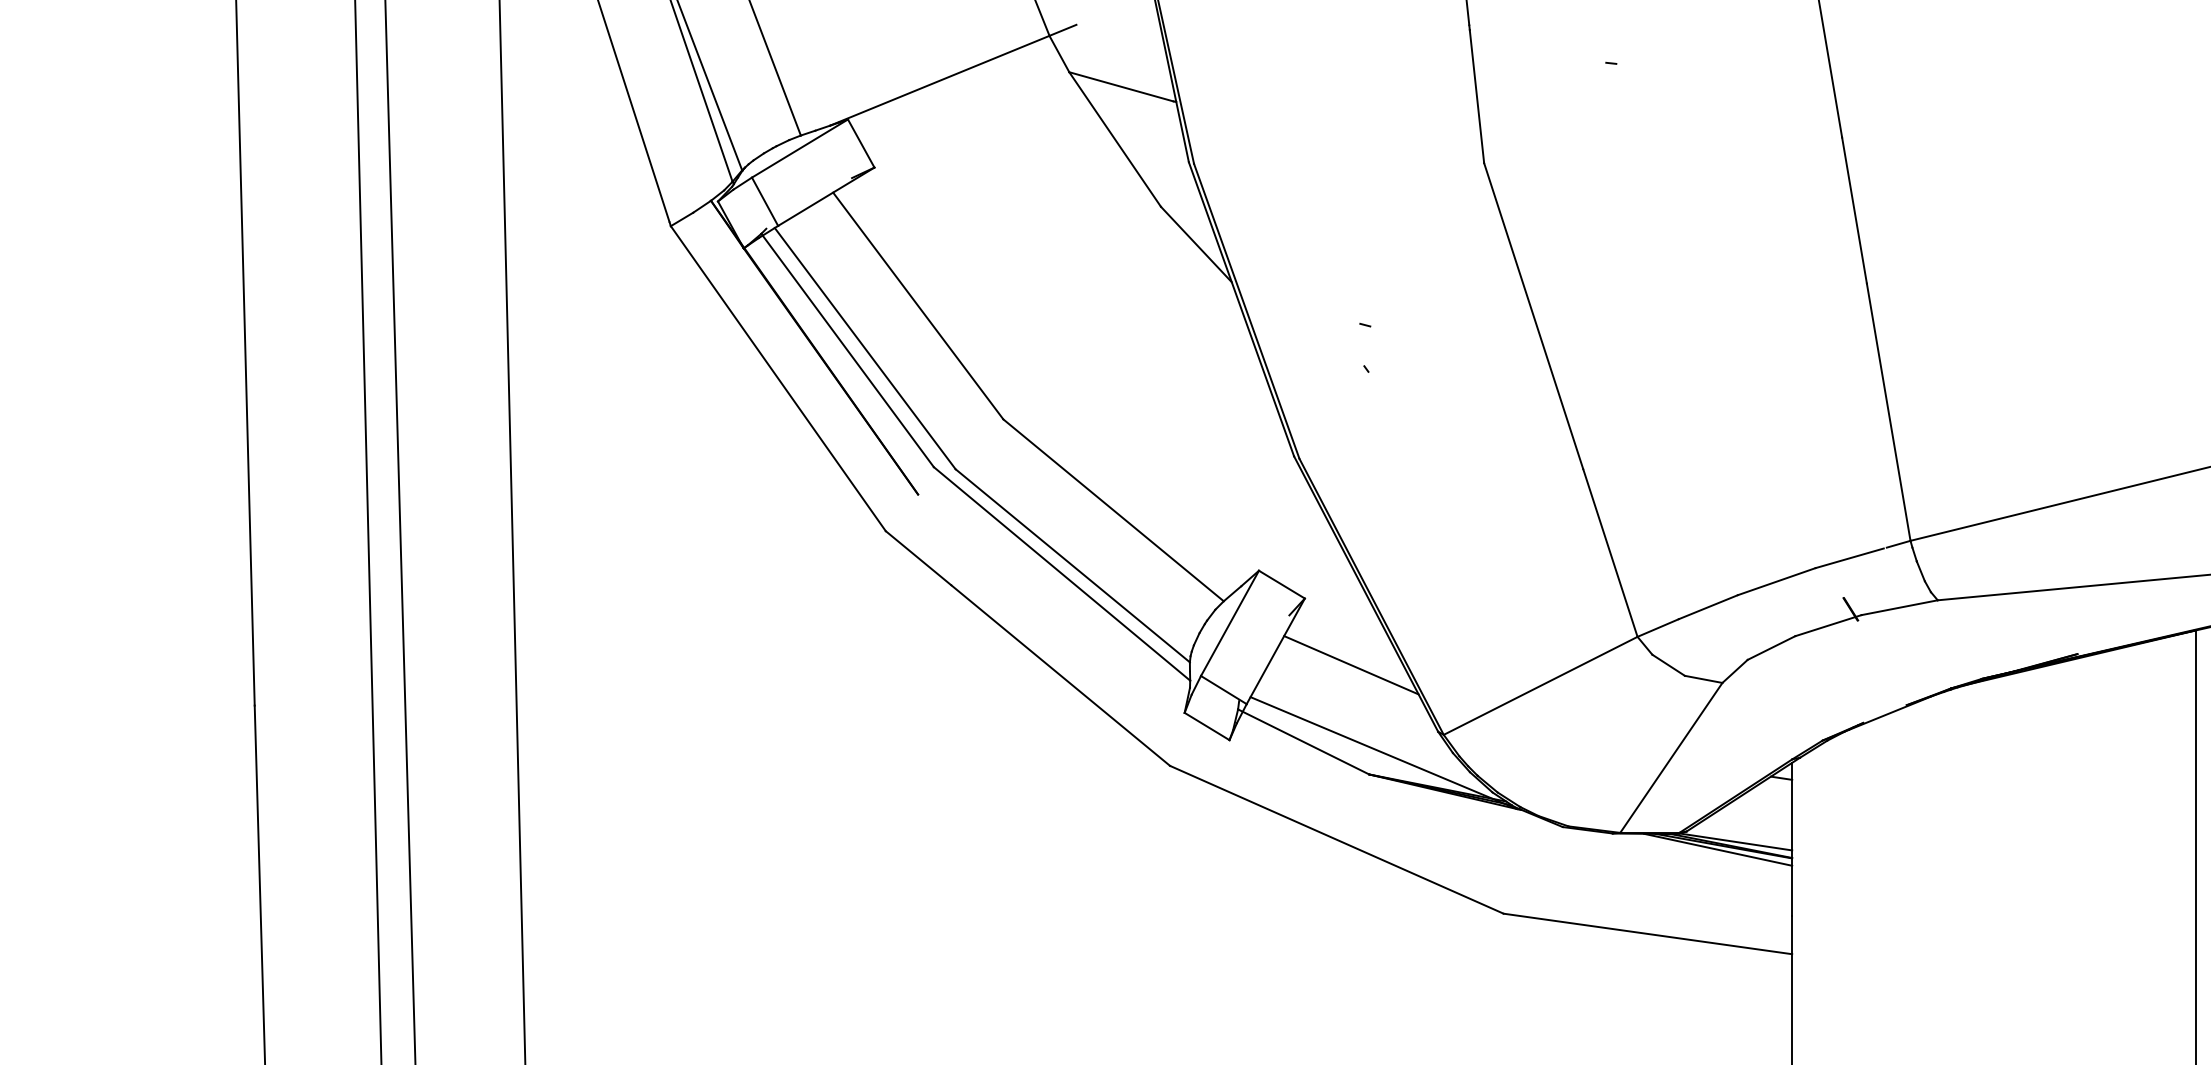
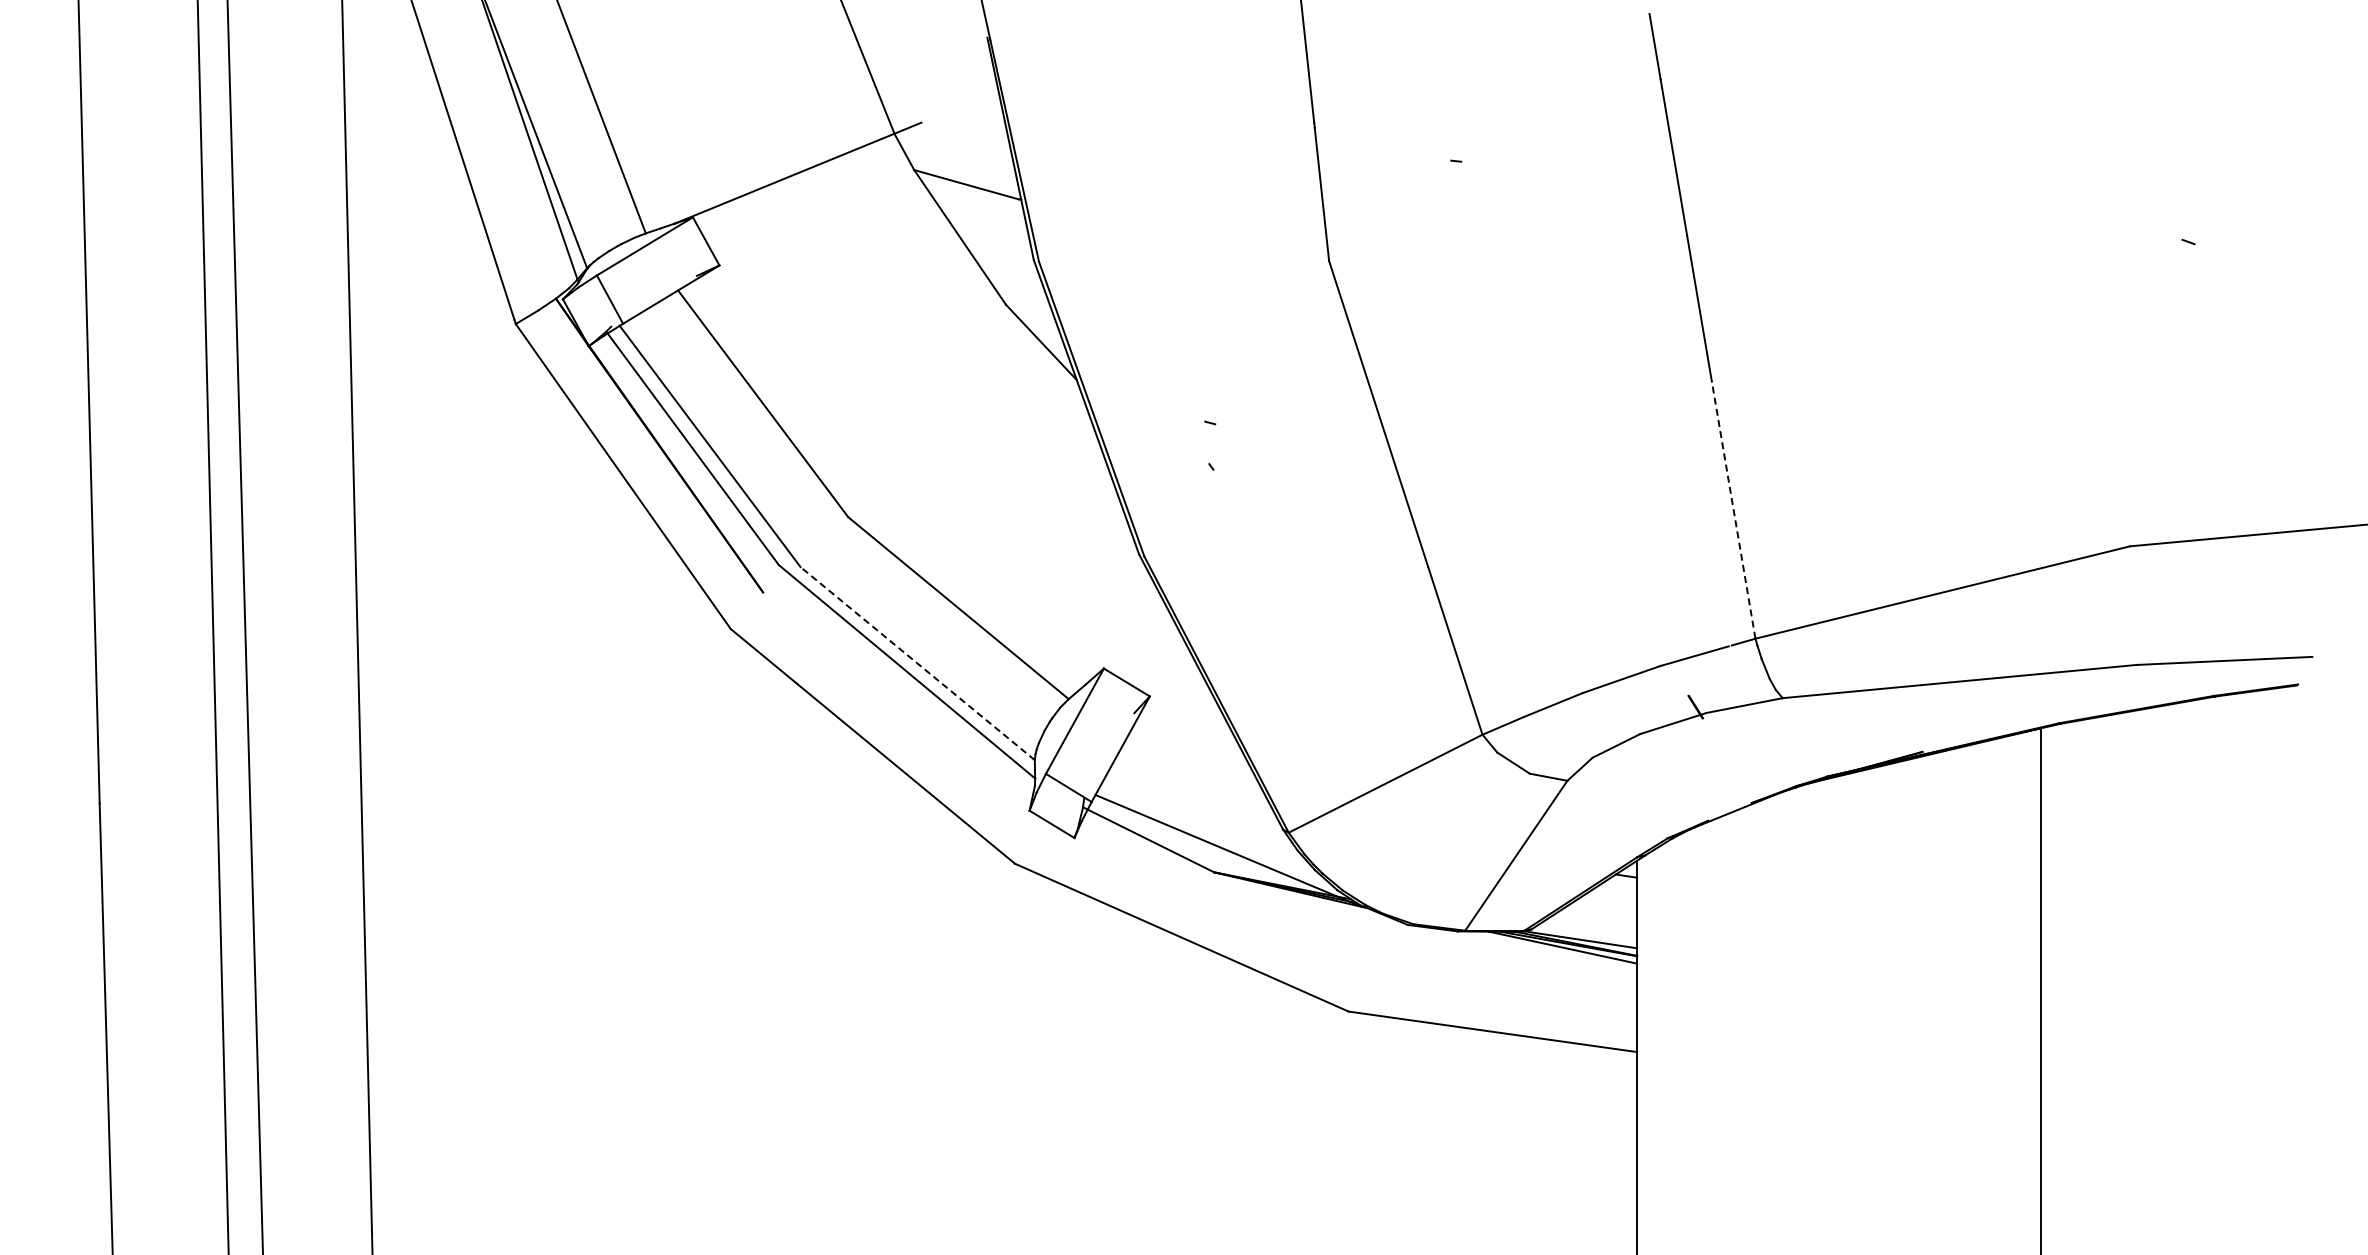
line: (1888, 411) -> (1733, 509), solid -> dashed
line: (1072, 565) -> (917, 663), solid -> dashed
line: (1351, 664) -> (1196, 762), removed

